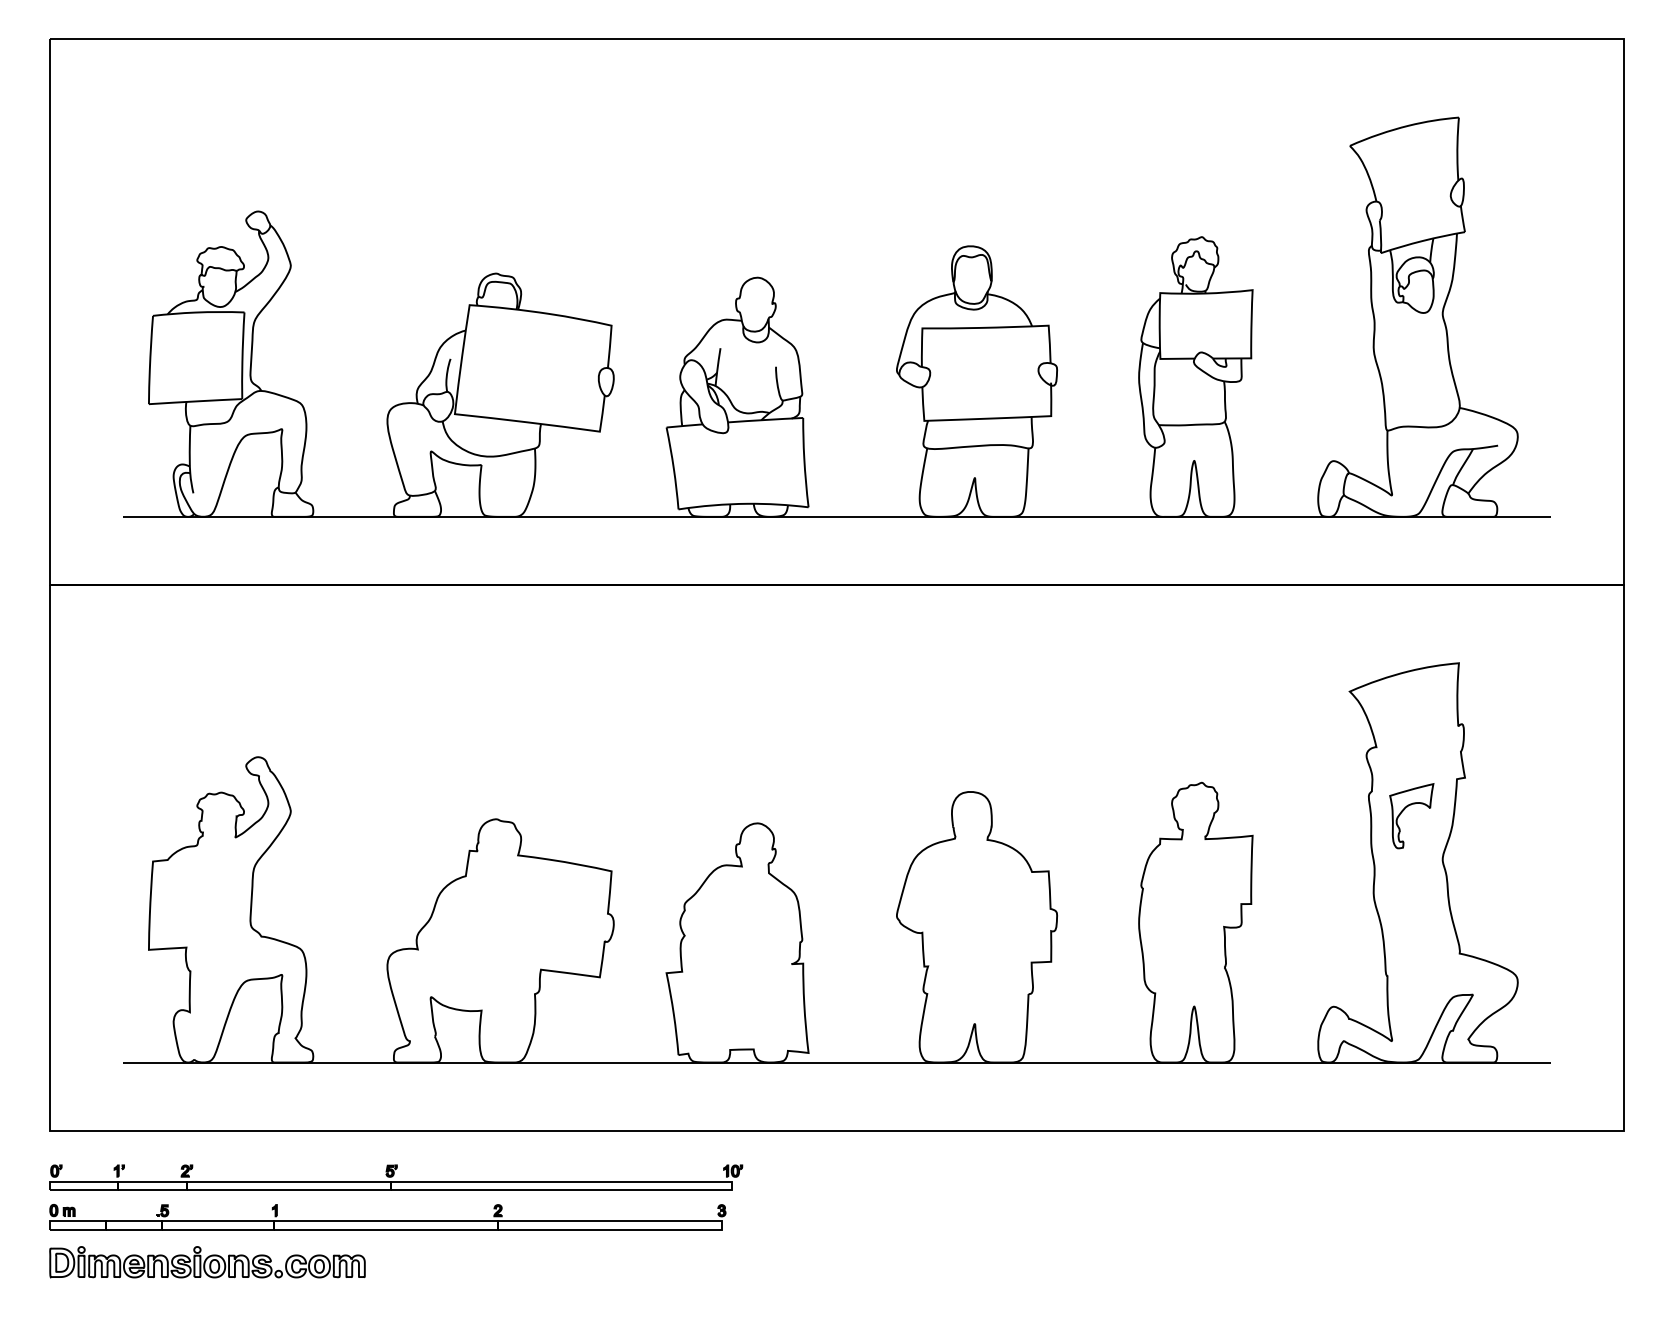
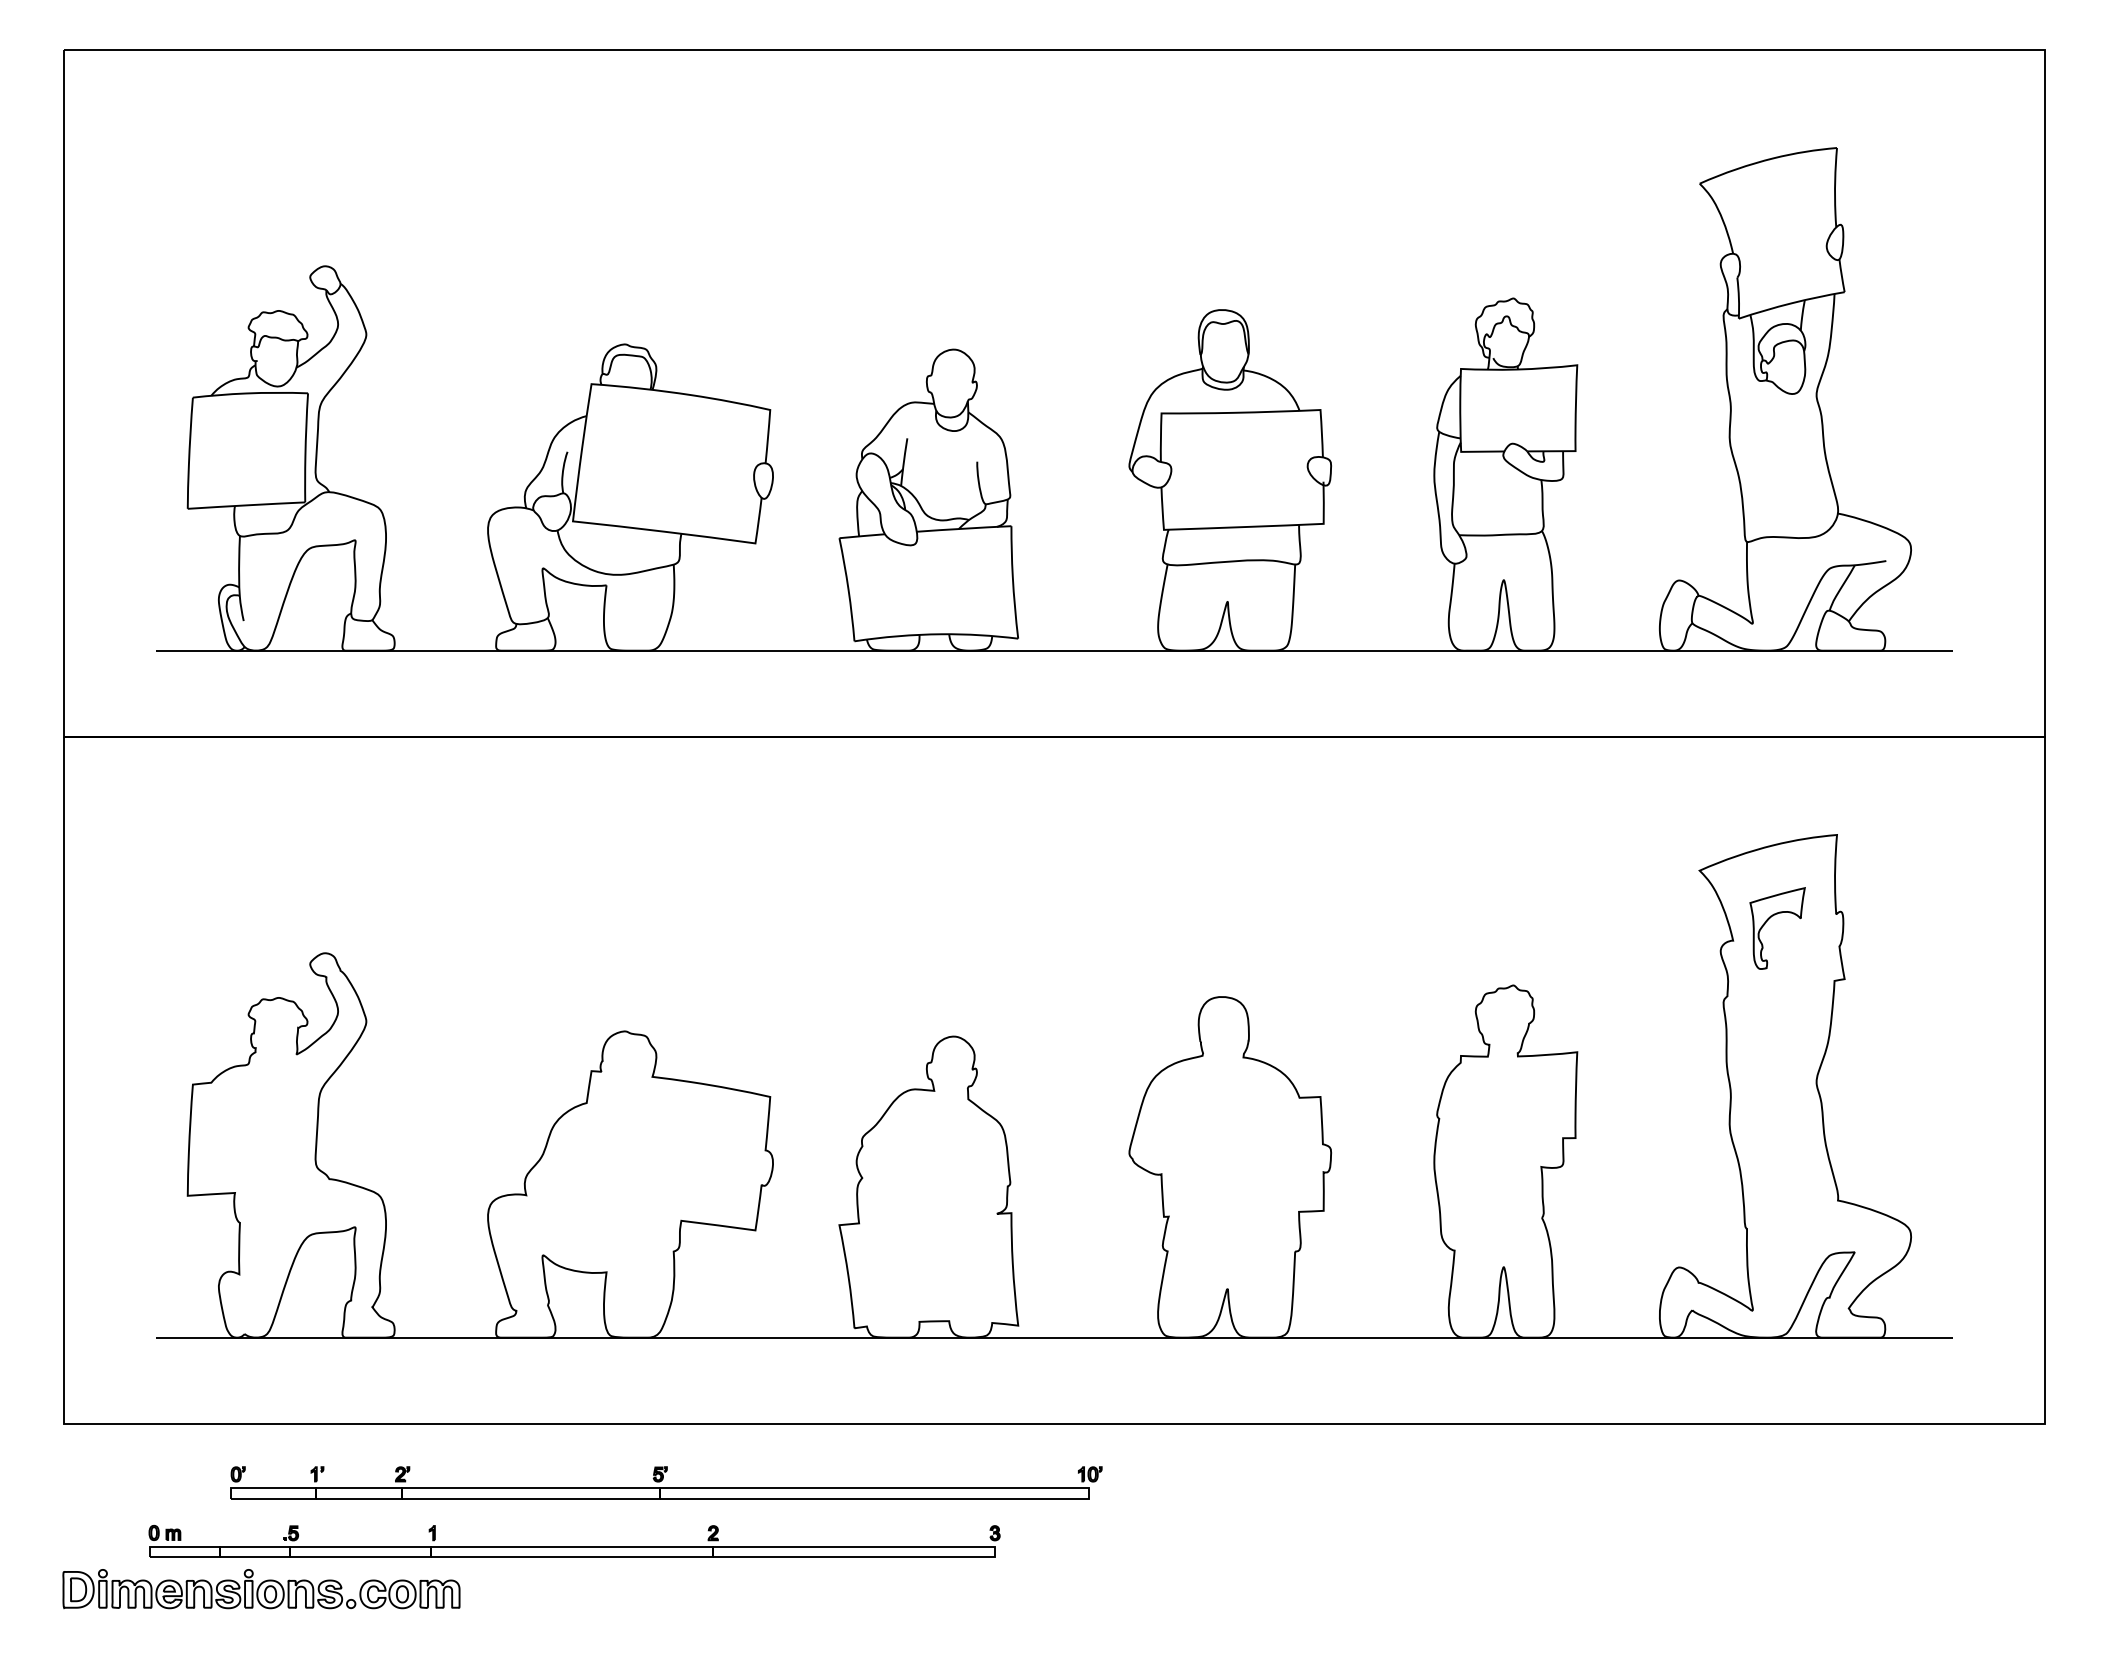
part: (1405, 809) -> (1769, 919), moved
part: (396, 1177) -> (666, 1482), moved
part: (387, 1216) -> (574, 1540), moved

